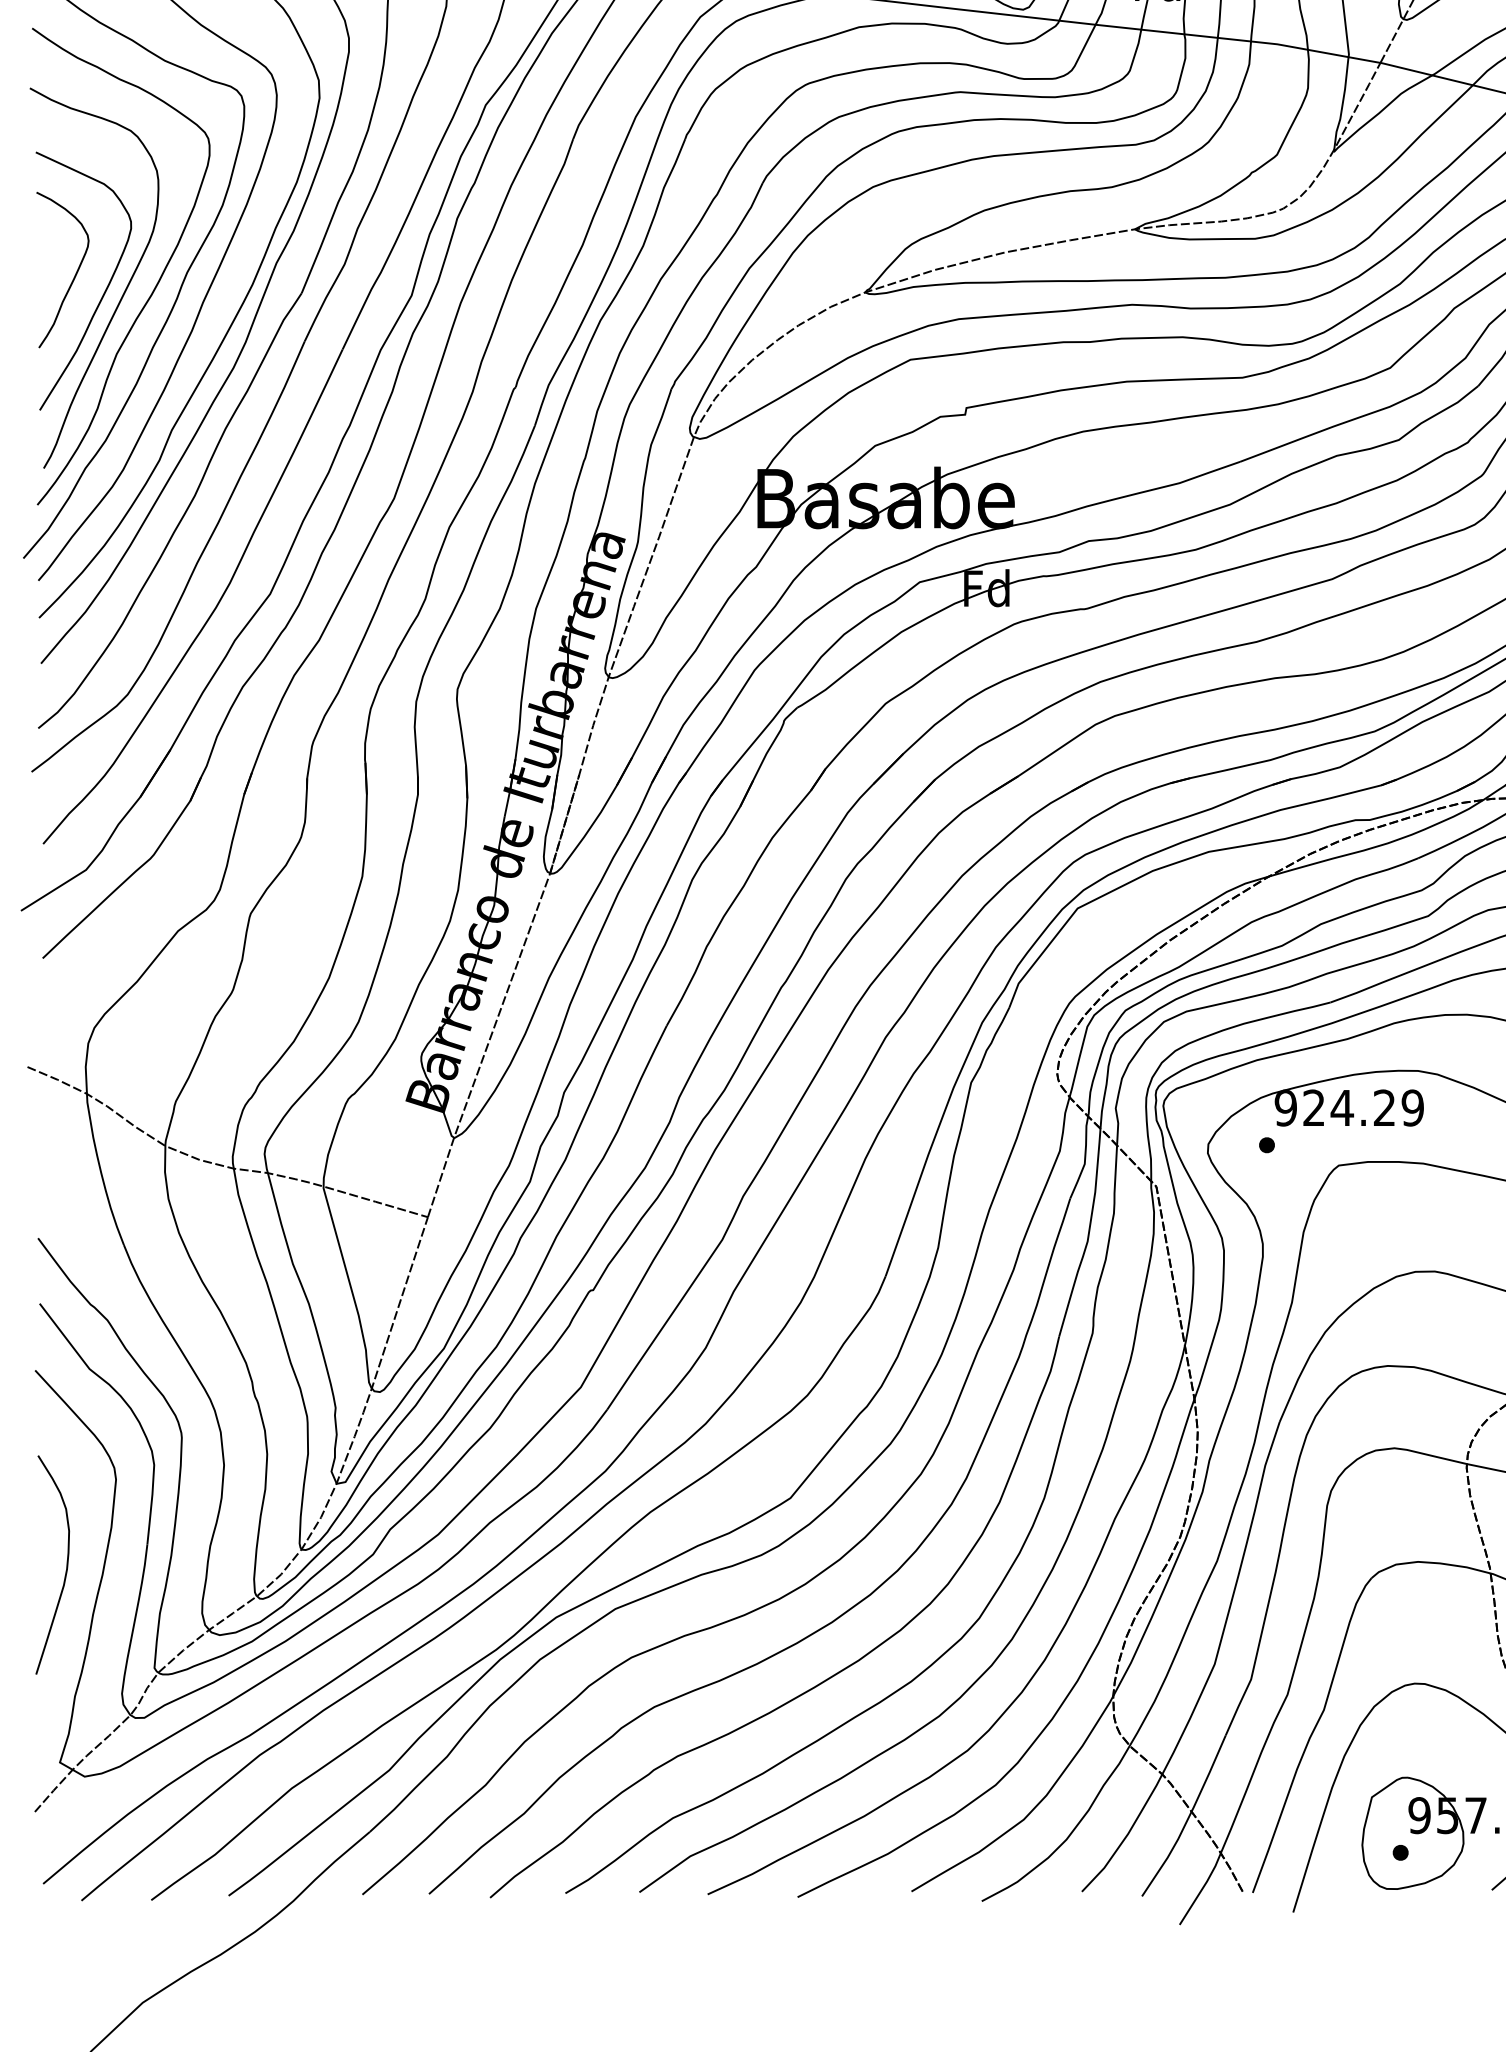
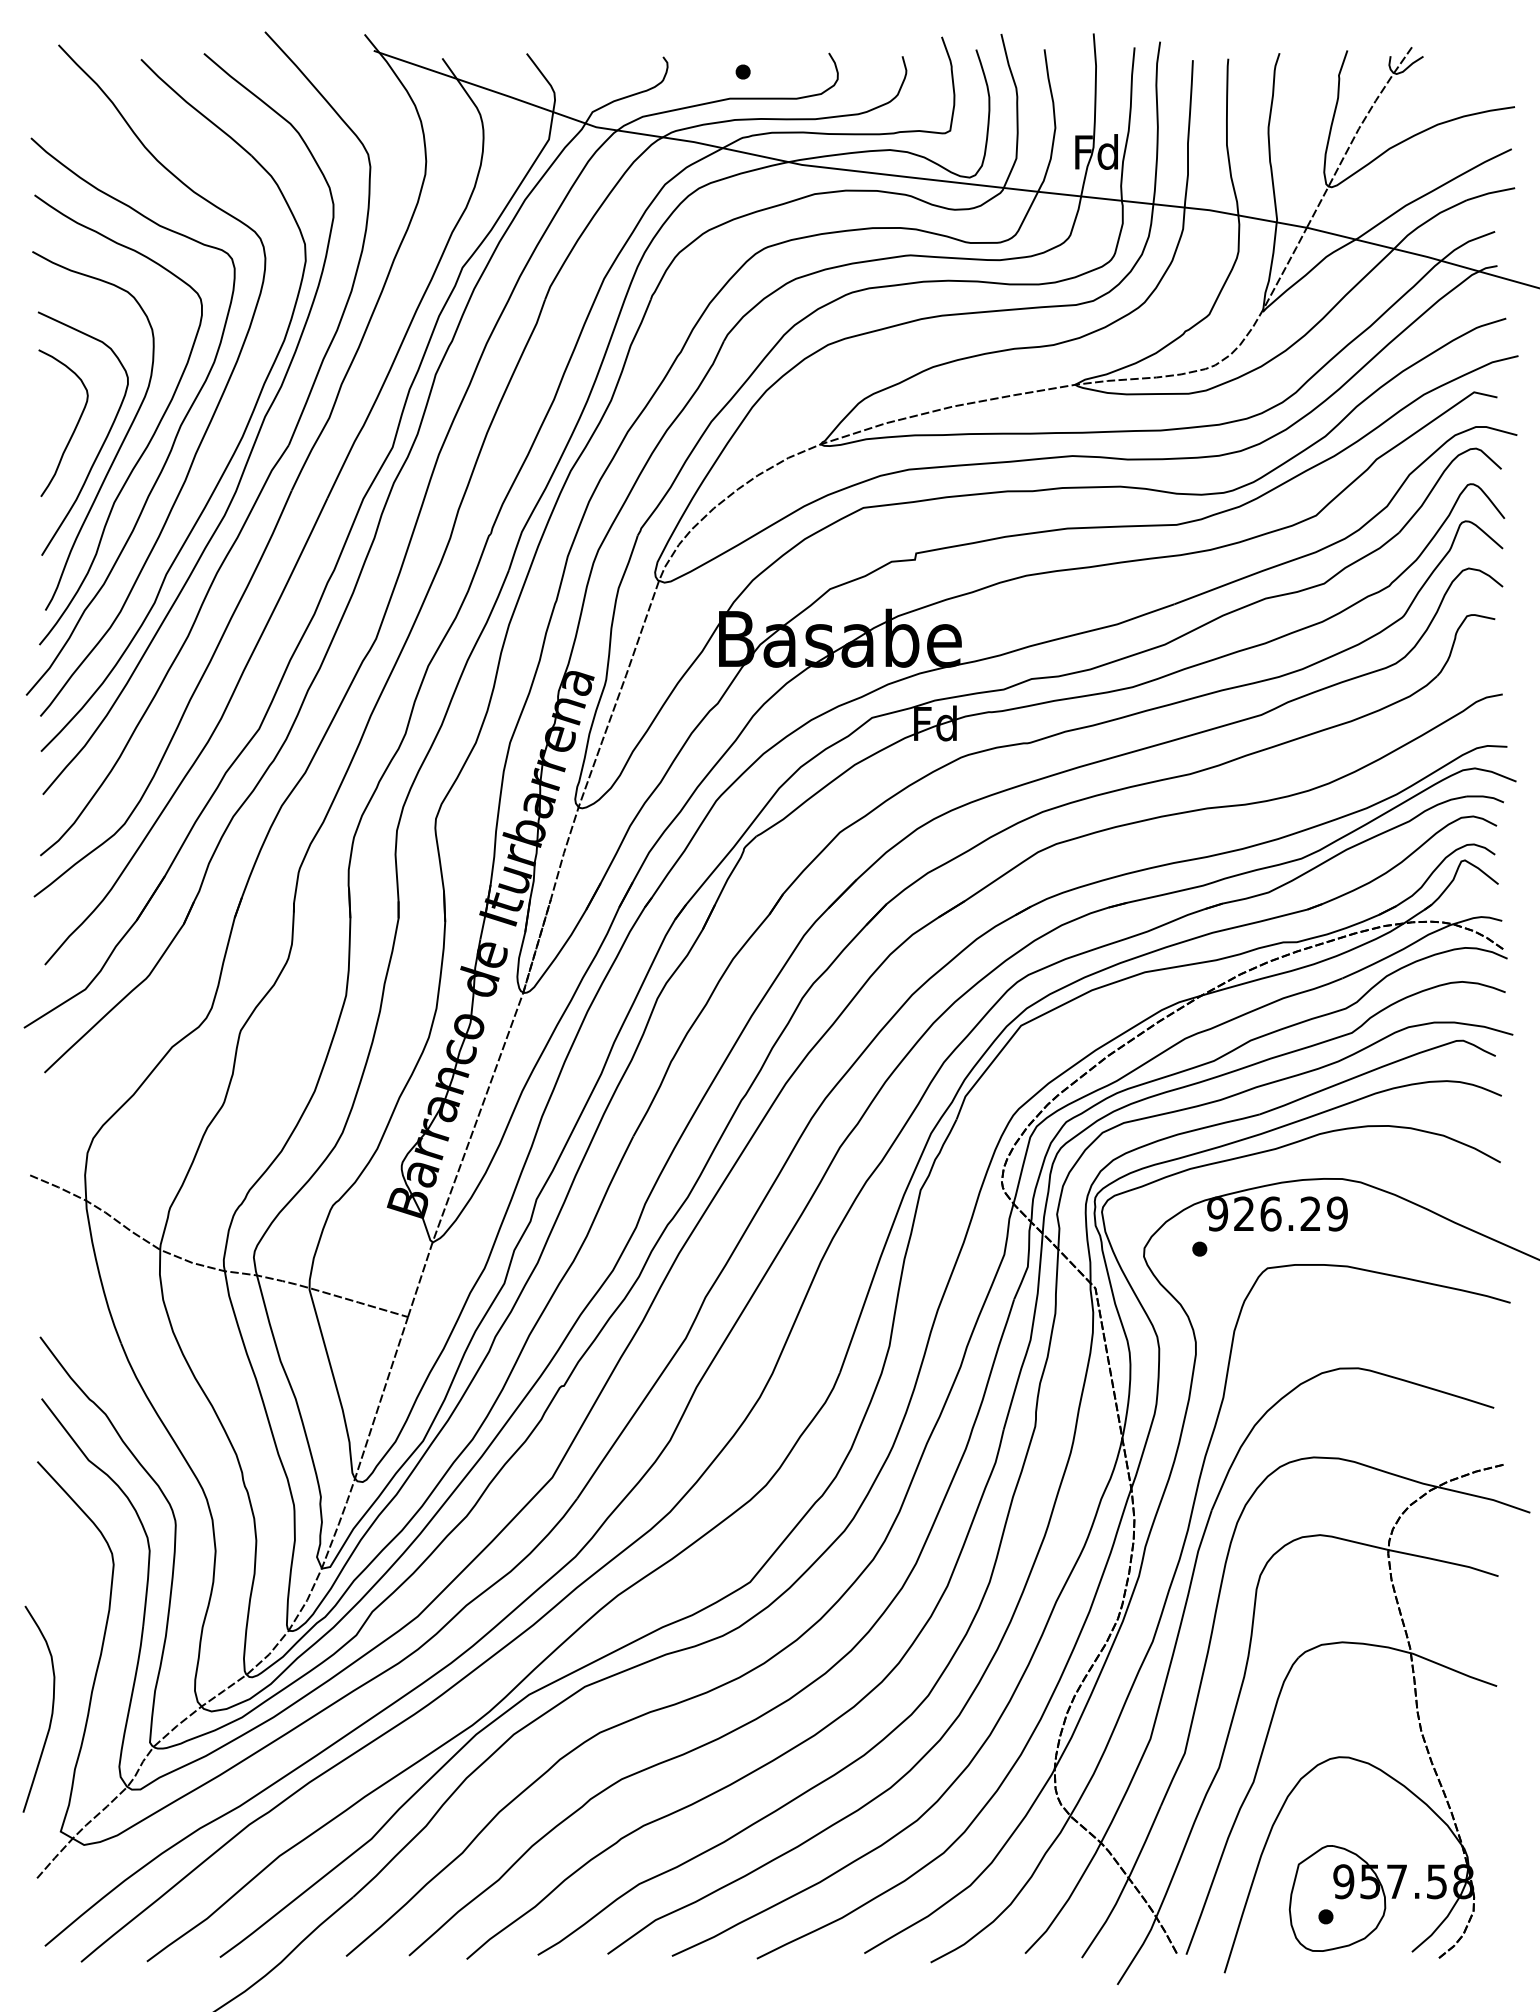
text: (1341, 1107) -> (1270, 1213), 924.29 -> 926.29
curve: (66, 1565) -> (51, 1709), moved

